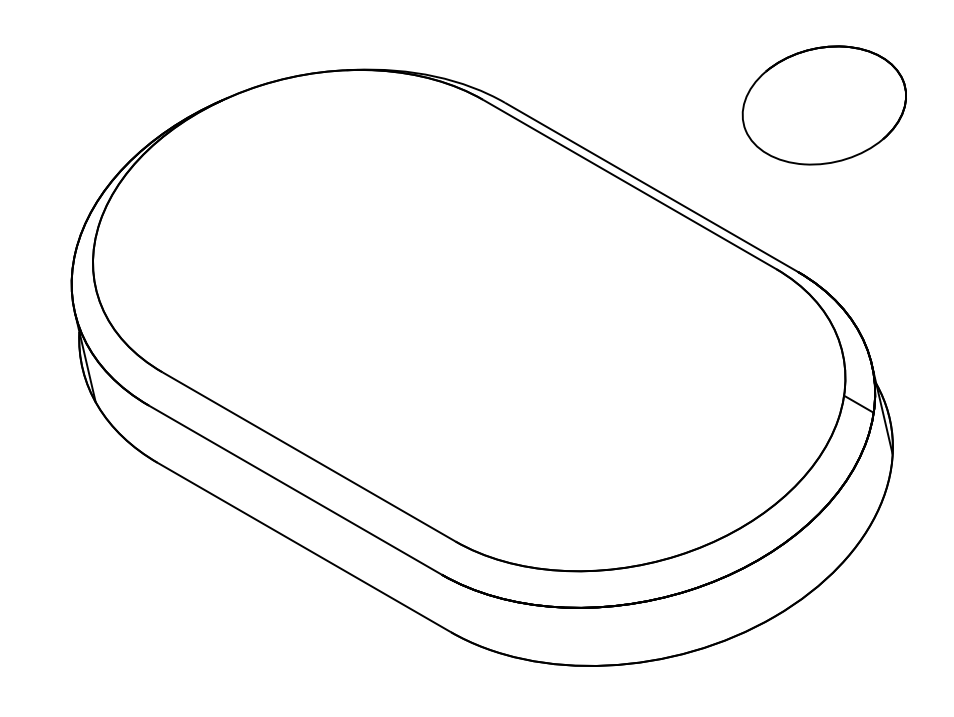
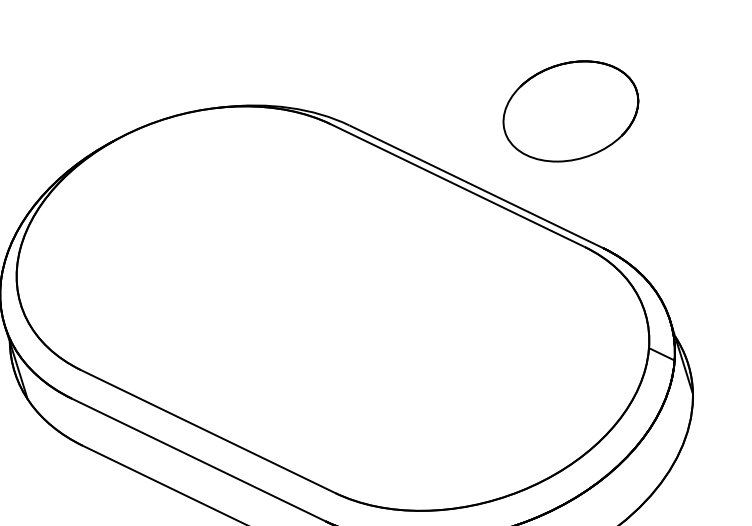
part: (823, 105) -> (570, 111), moved

